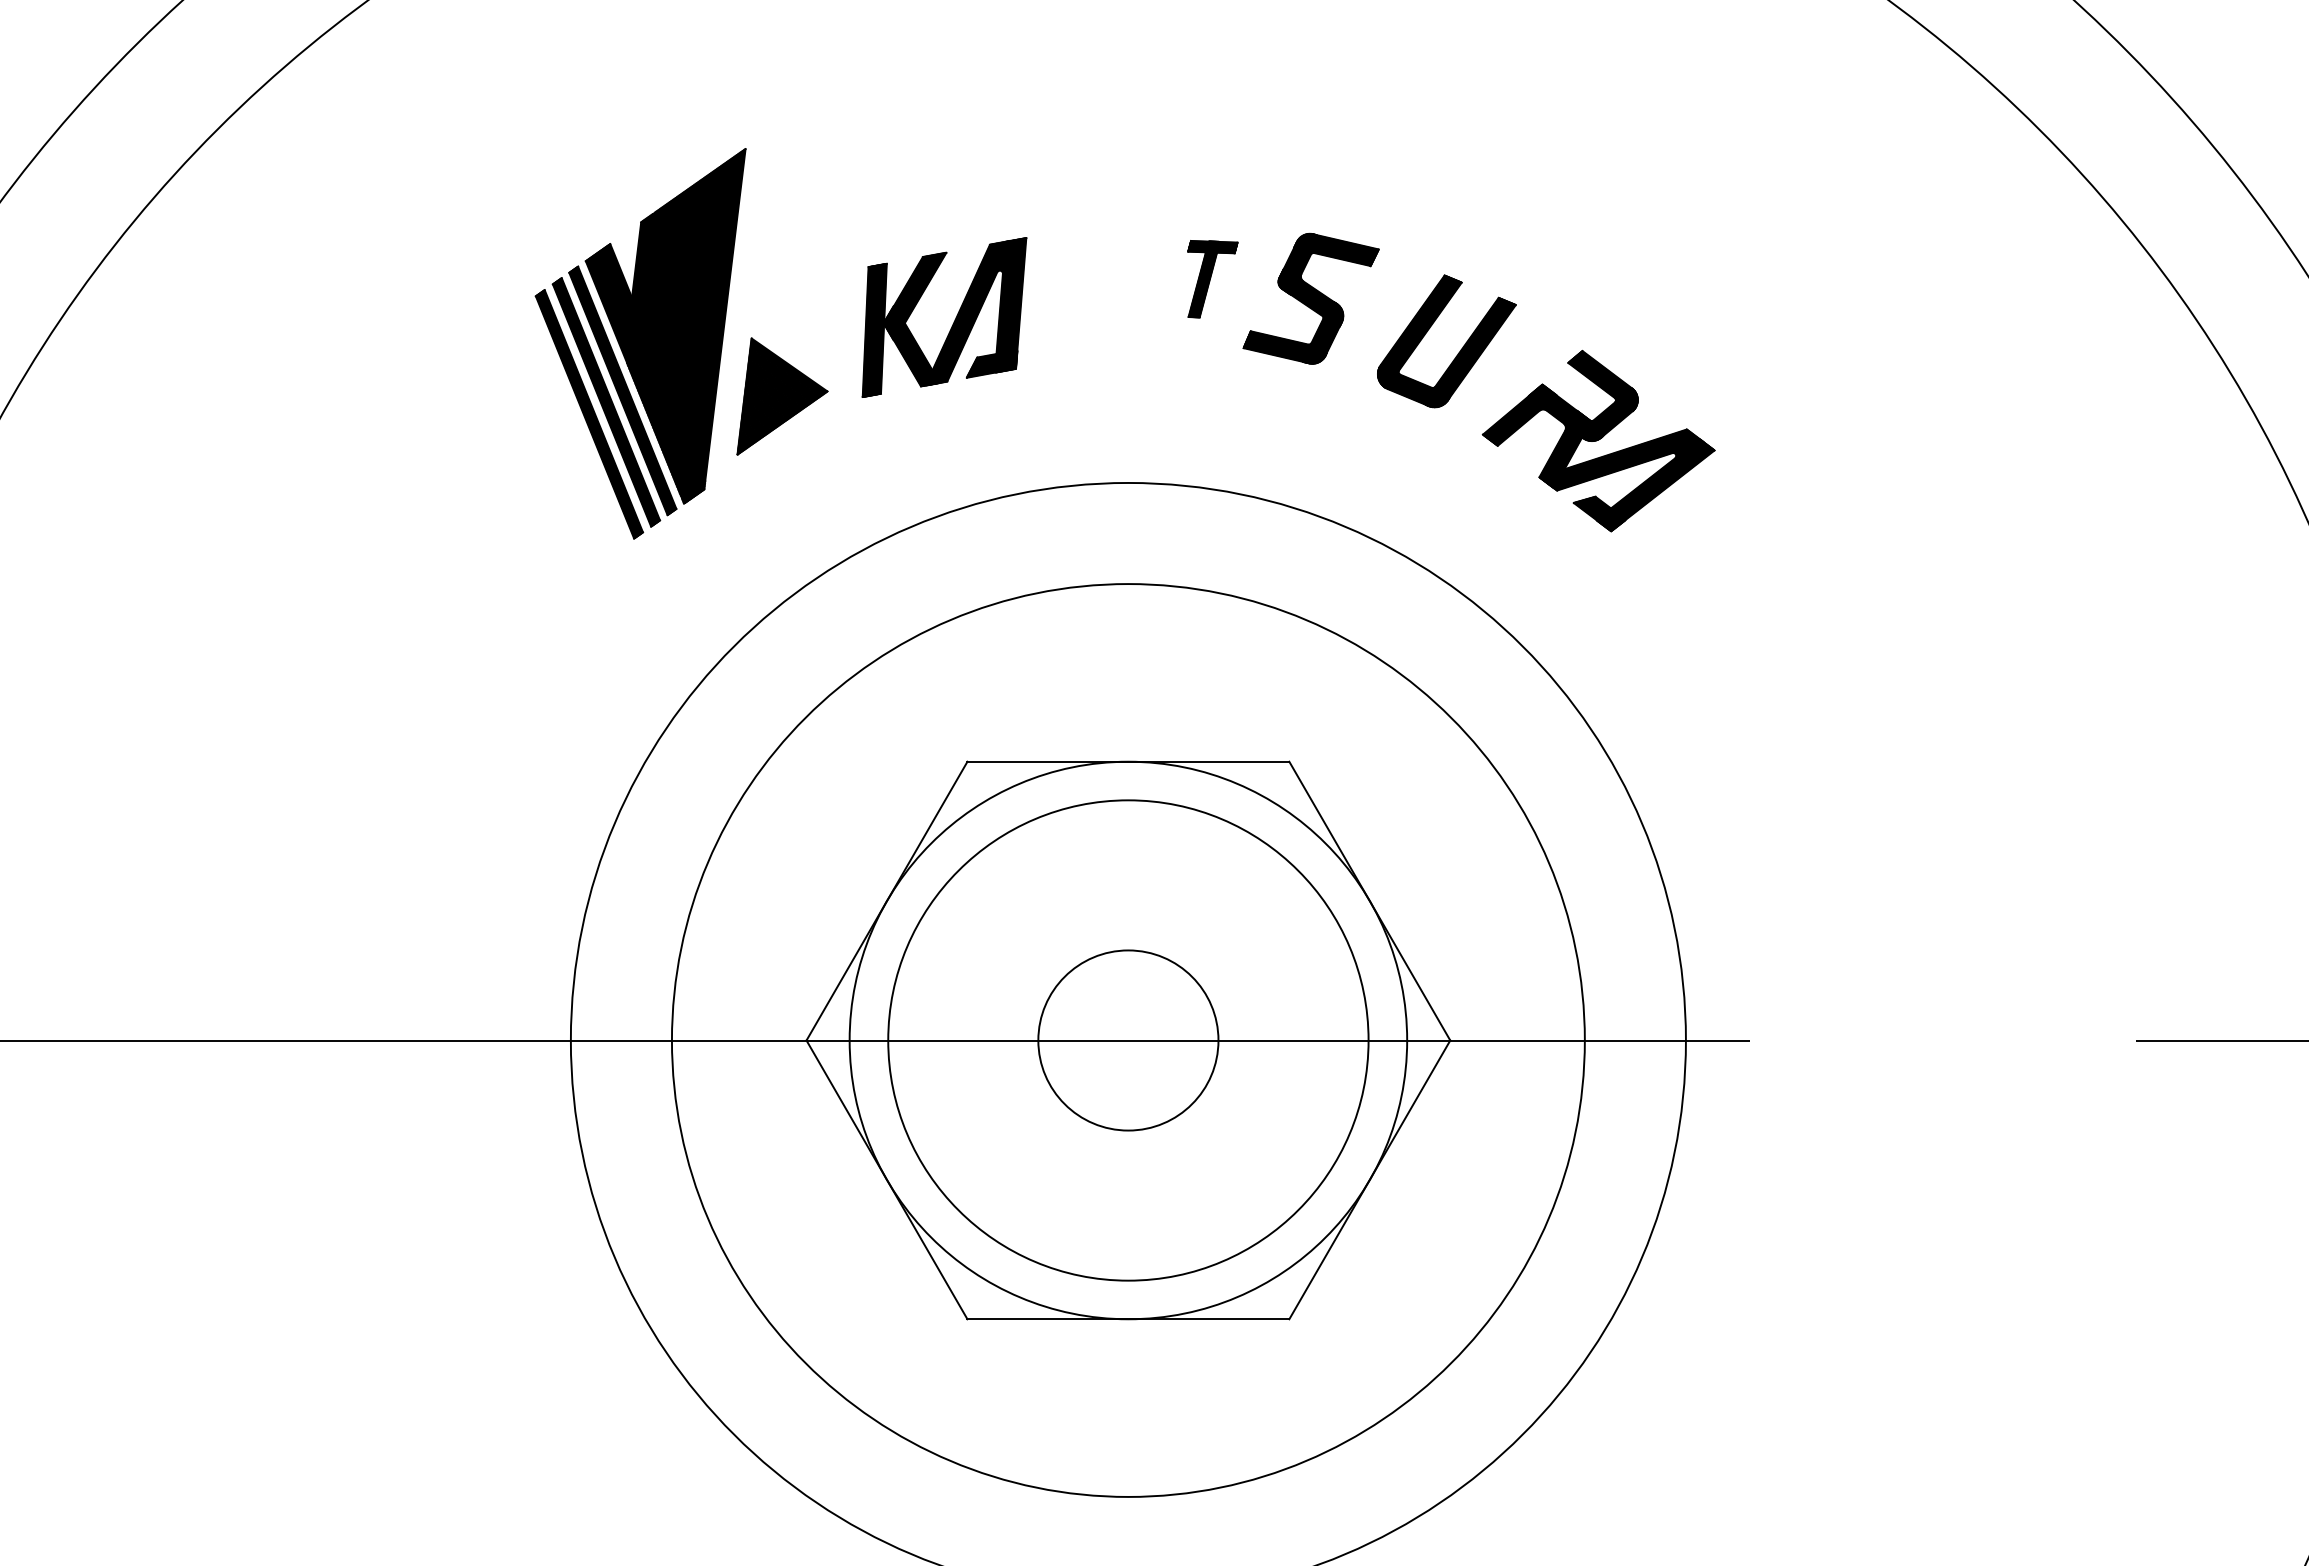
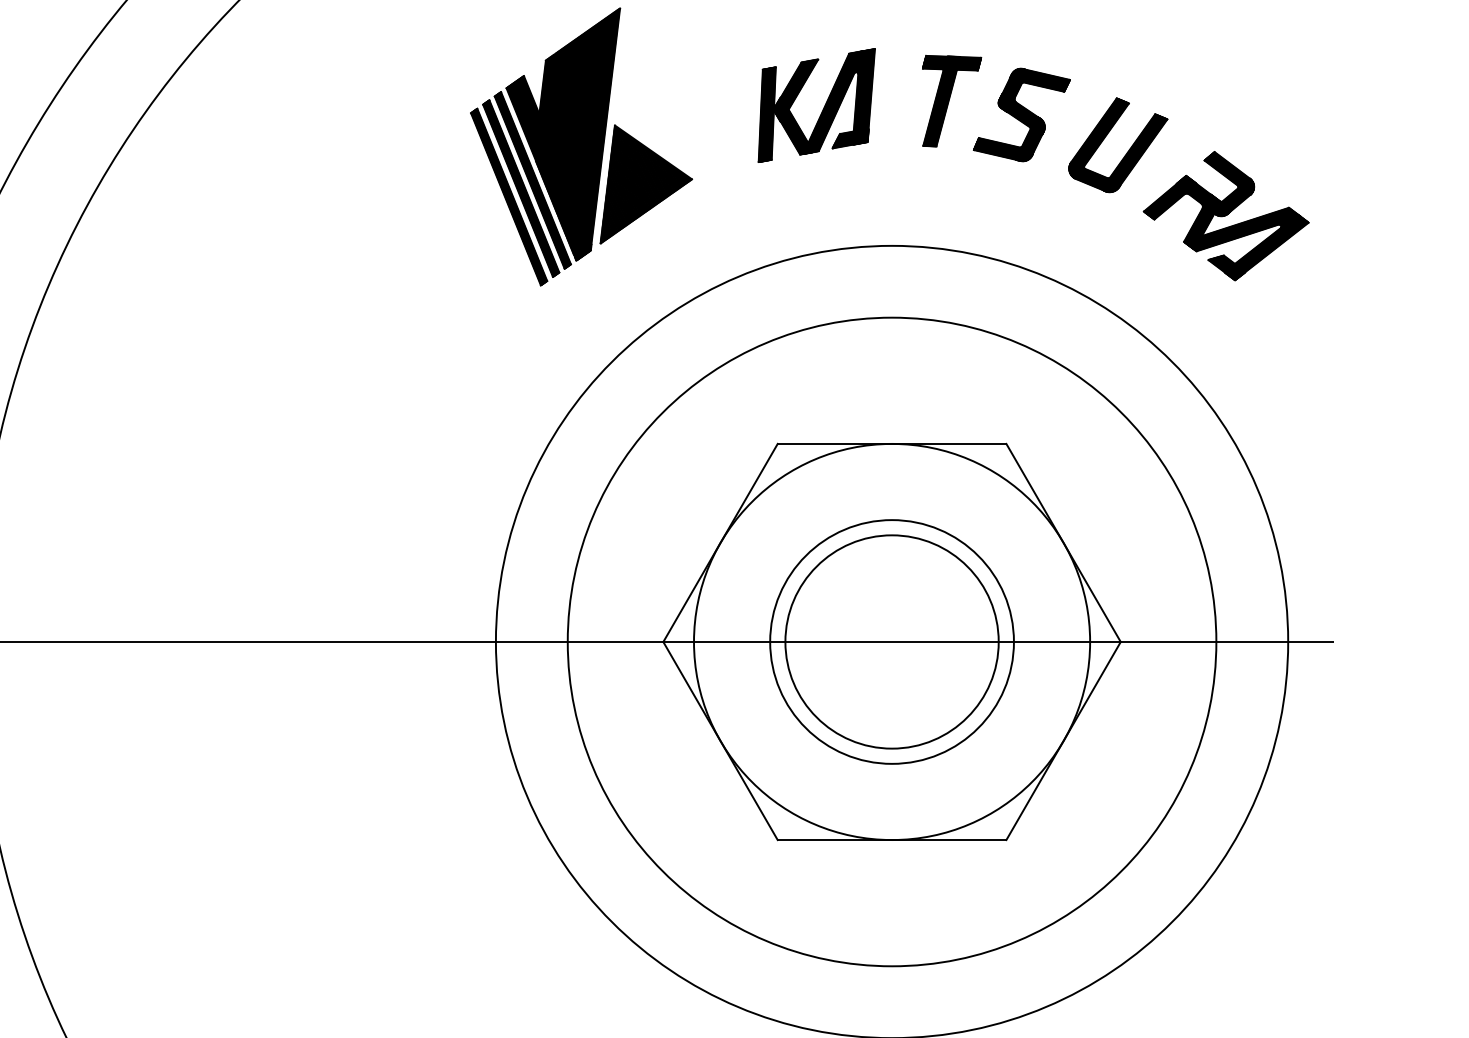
part: (1212, 278) -> (951, 100), size x1.67
part: (953, 321) -> (823, 108), moved
part: (782, 396) -> (646, 184), size x1.43
circle: (1127, 1040) -> (891, 641), size x0.71
circle: (1128, 1040) -> (892, 641), size x1.67

